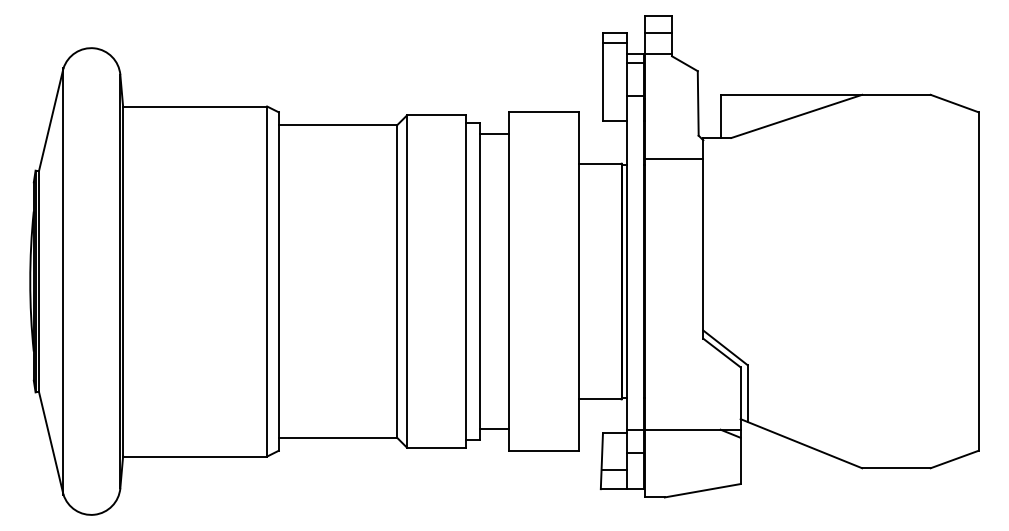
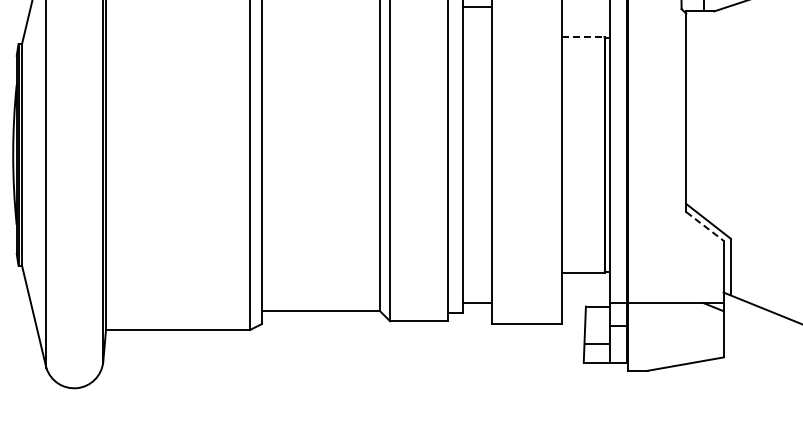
line: (674, 159) -> (657, 32), removed
line: (600, 163) -> (583, 36), solid -> dashed
line: (722, 353) -> (705, 226), solid -> dashed

